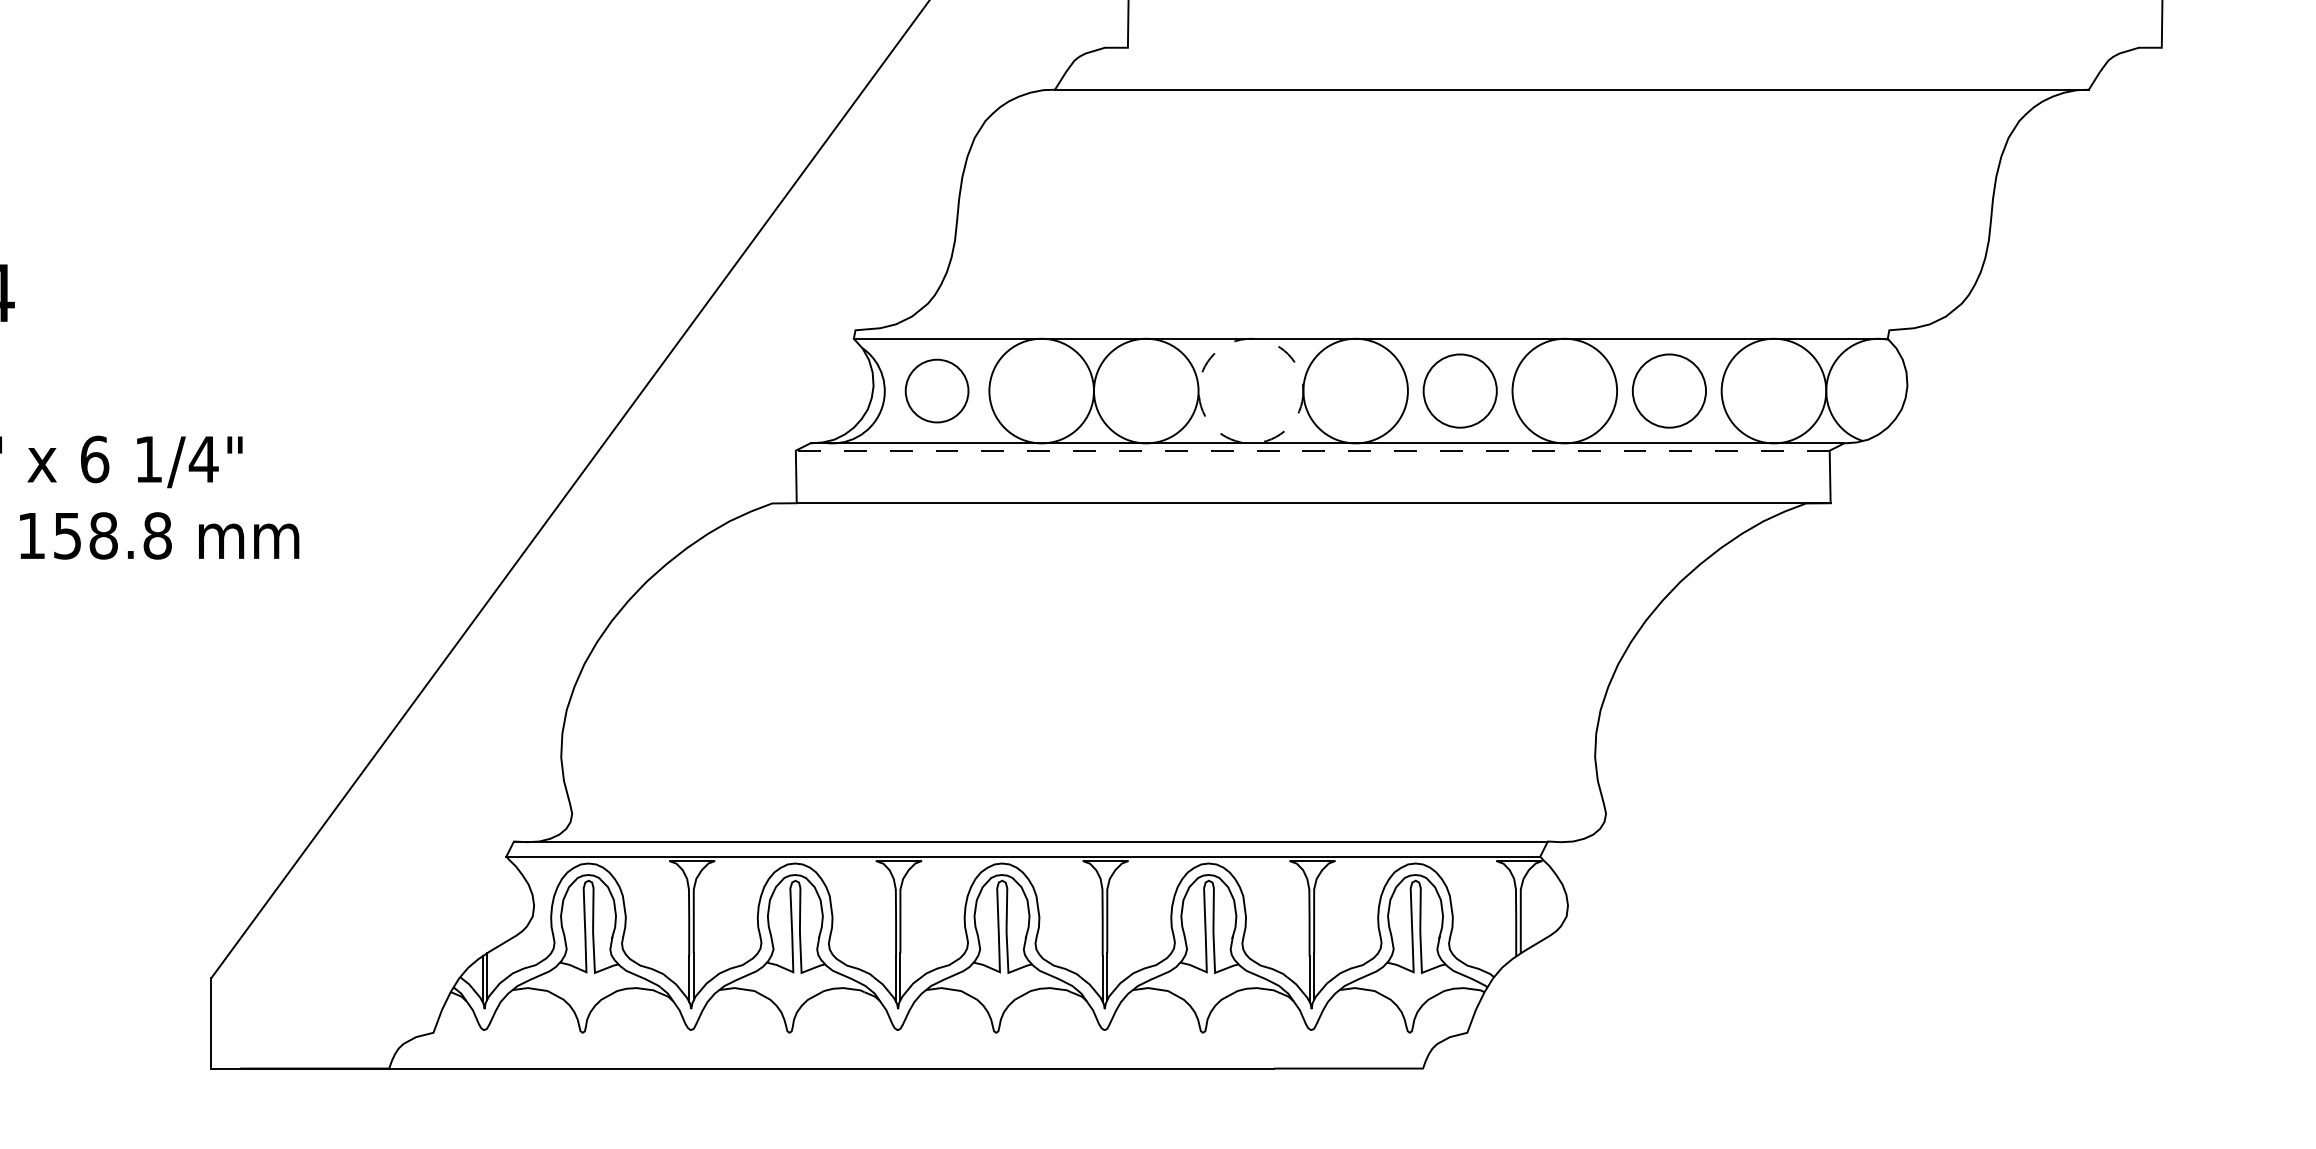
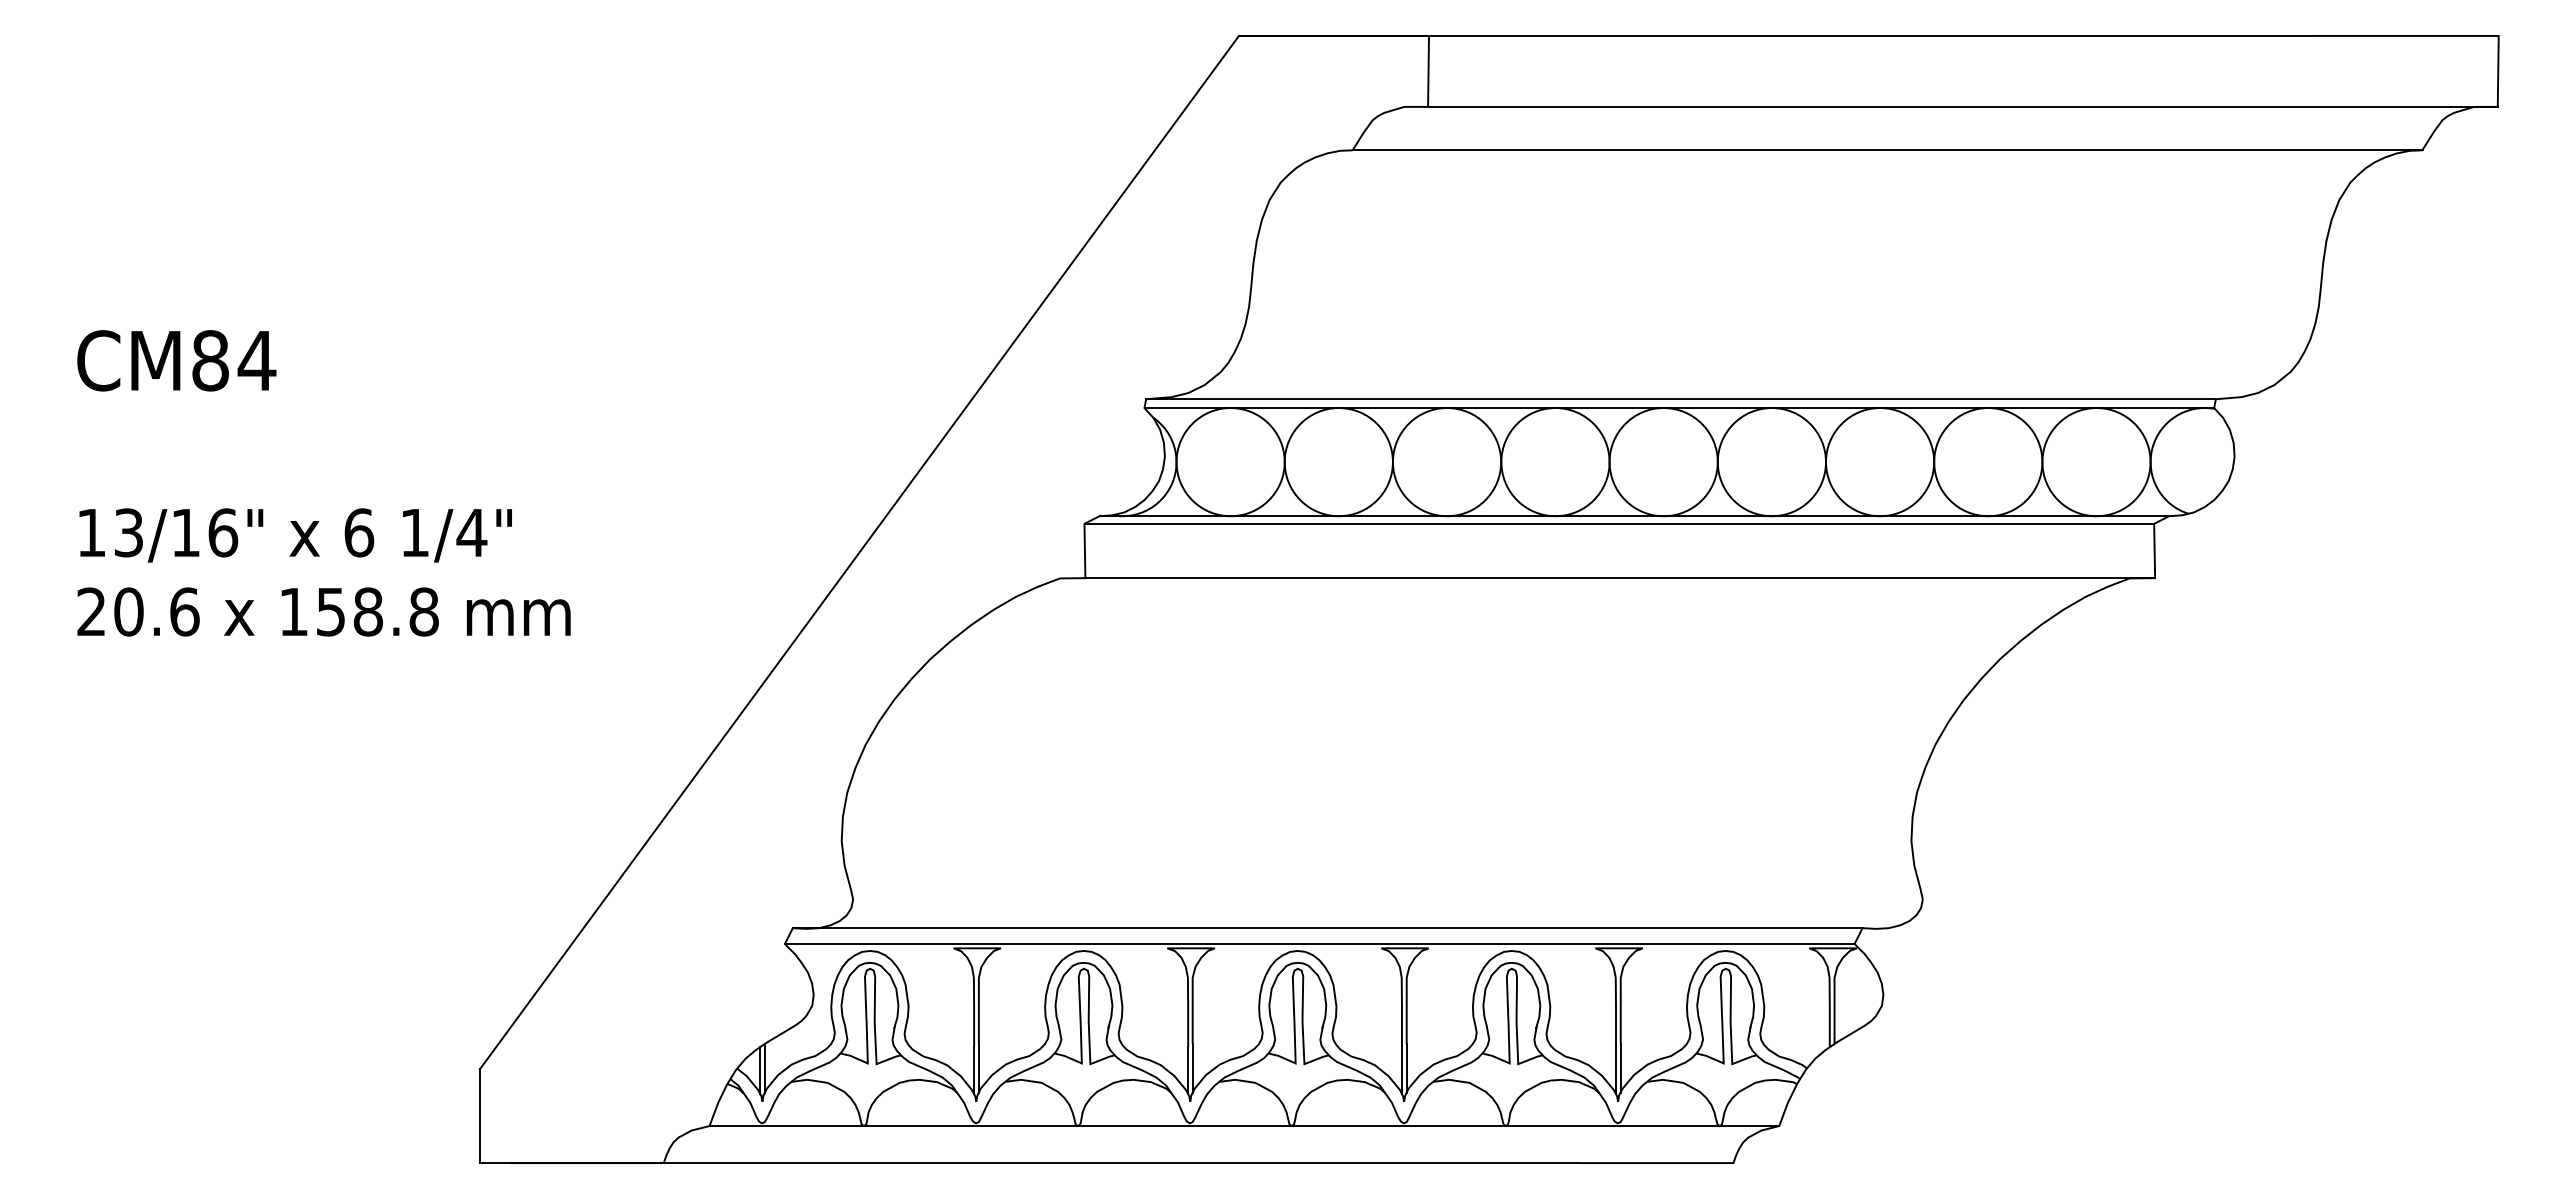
line: (1644, 47) -> (1962, 106), added
line: (1372, 330) -> (1681, 399), added
circle: (936, 391) -> (1230, 462), size x1.67
circle: (1251, 391) -> (1555, 462), dashed -> solid
circle: (1459, 391) -> (1771, 462), size x1.43
circle: (1669, 391) -> (1988, 462), size x1.43
line: (1312, 450) -> (1619, 523), dashed -> solid
line: (950, 1033) -> (1244, 1126), added

